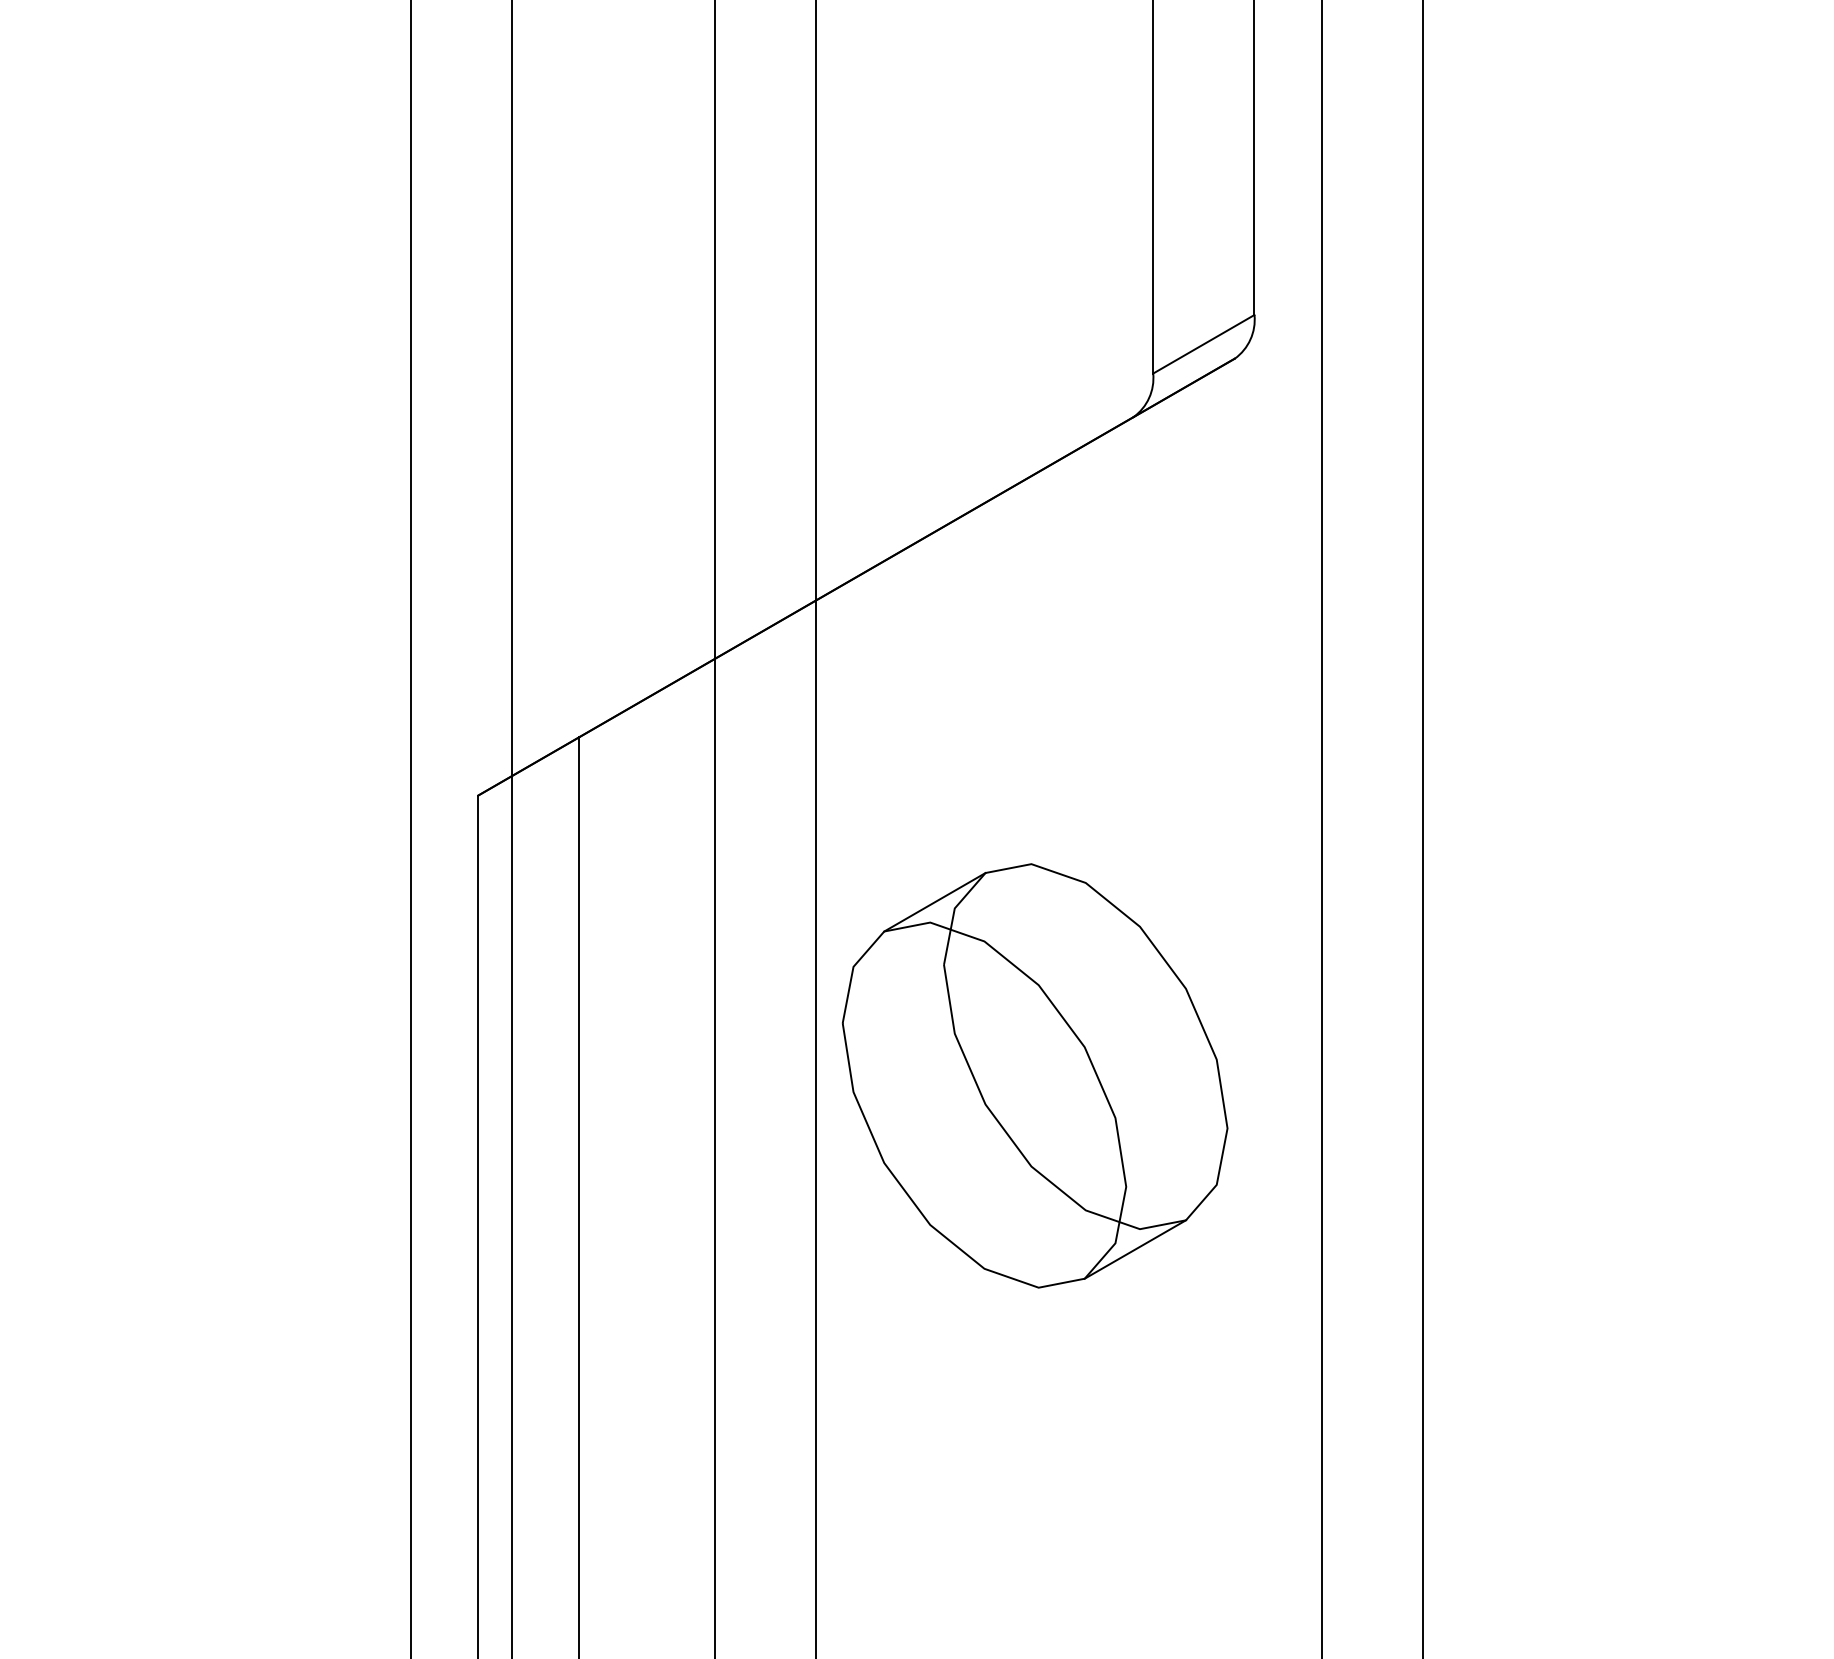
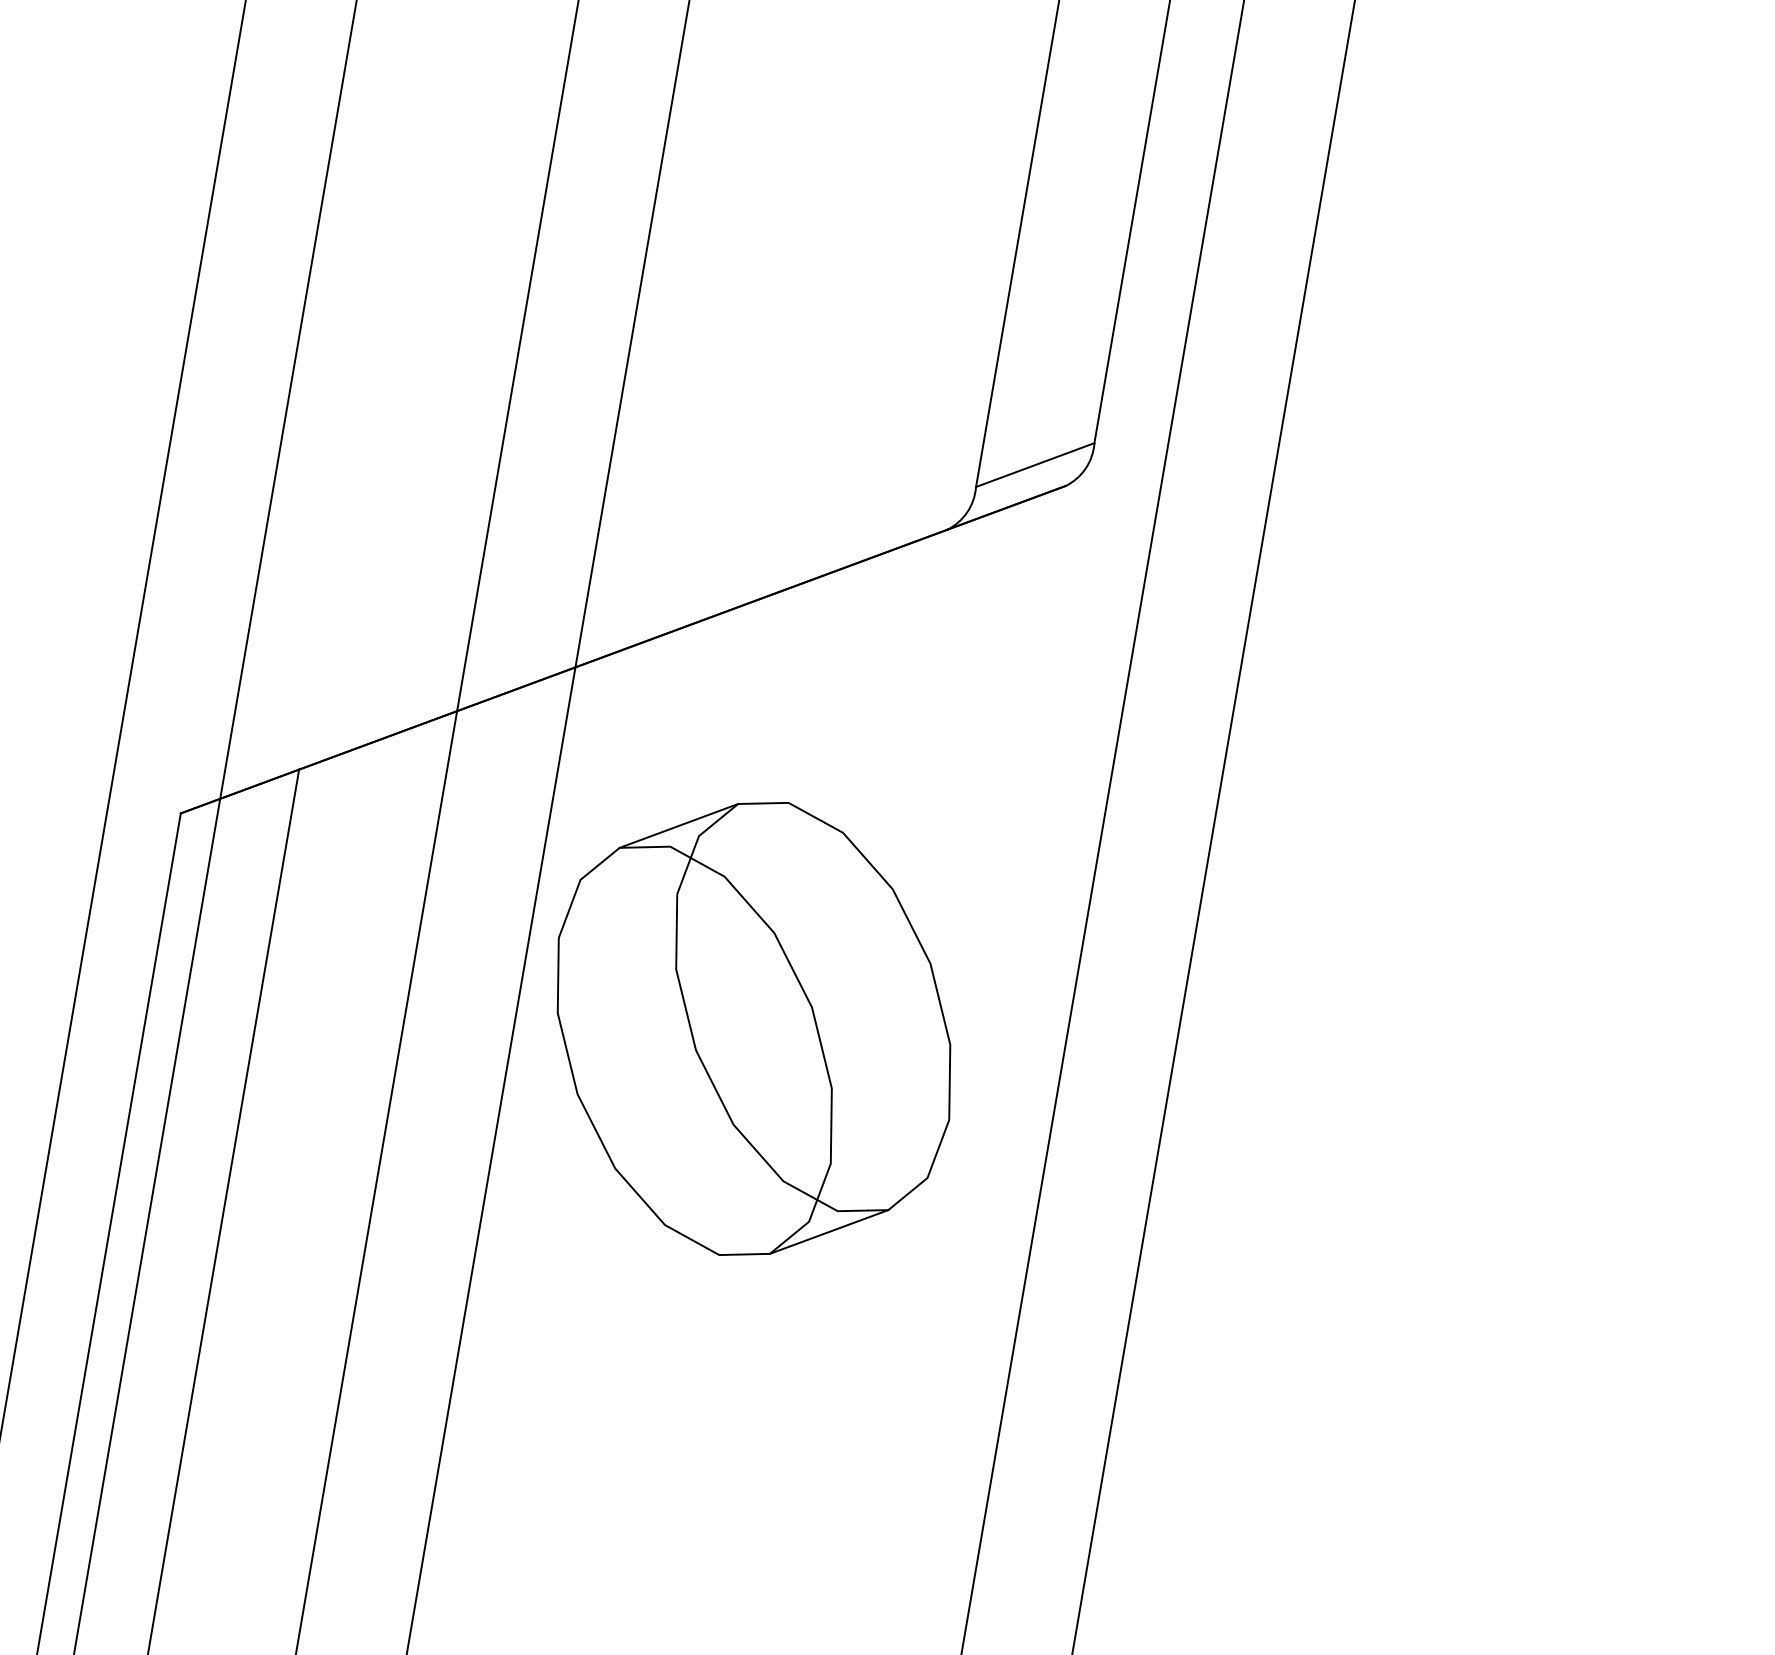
part: (1034, 1075) -> (753, 1028), moved

